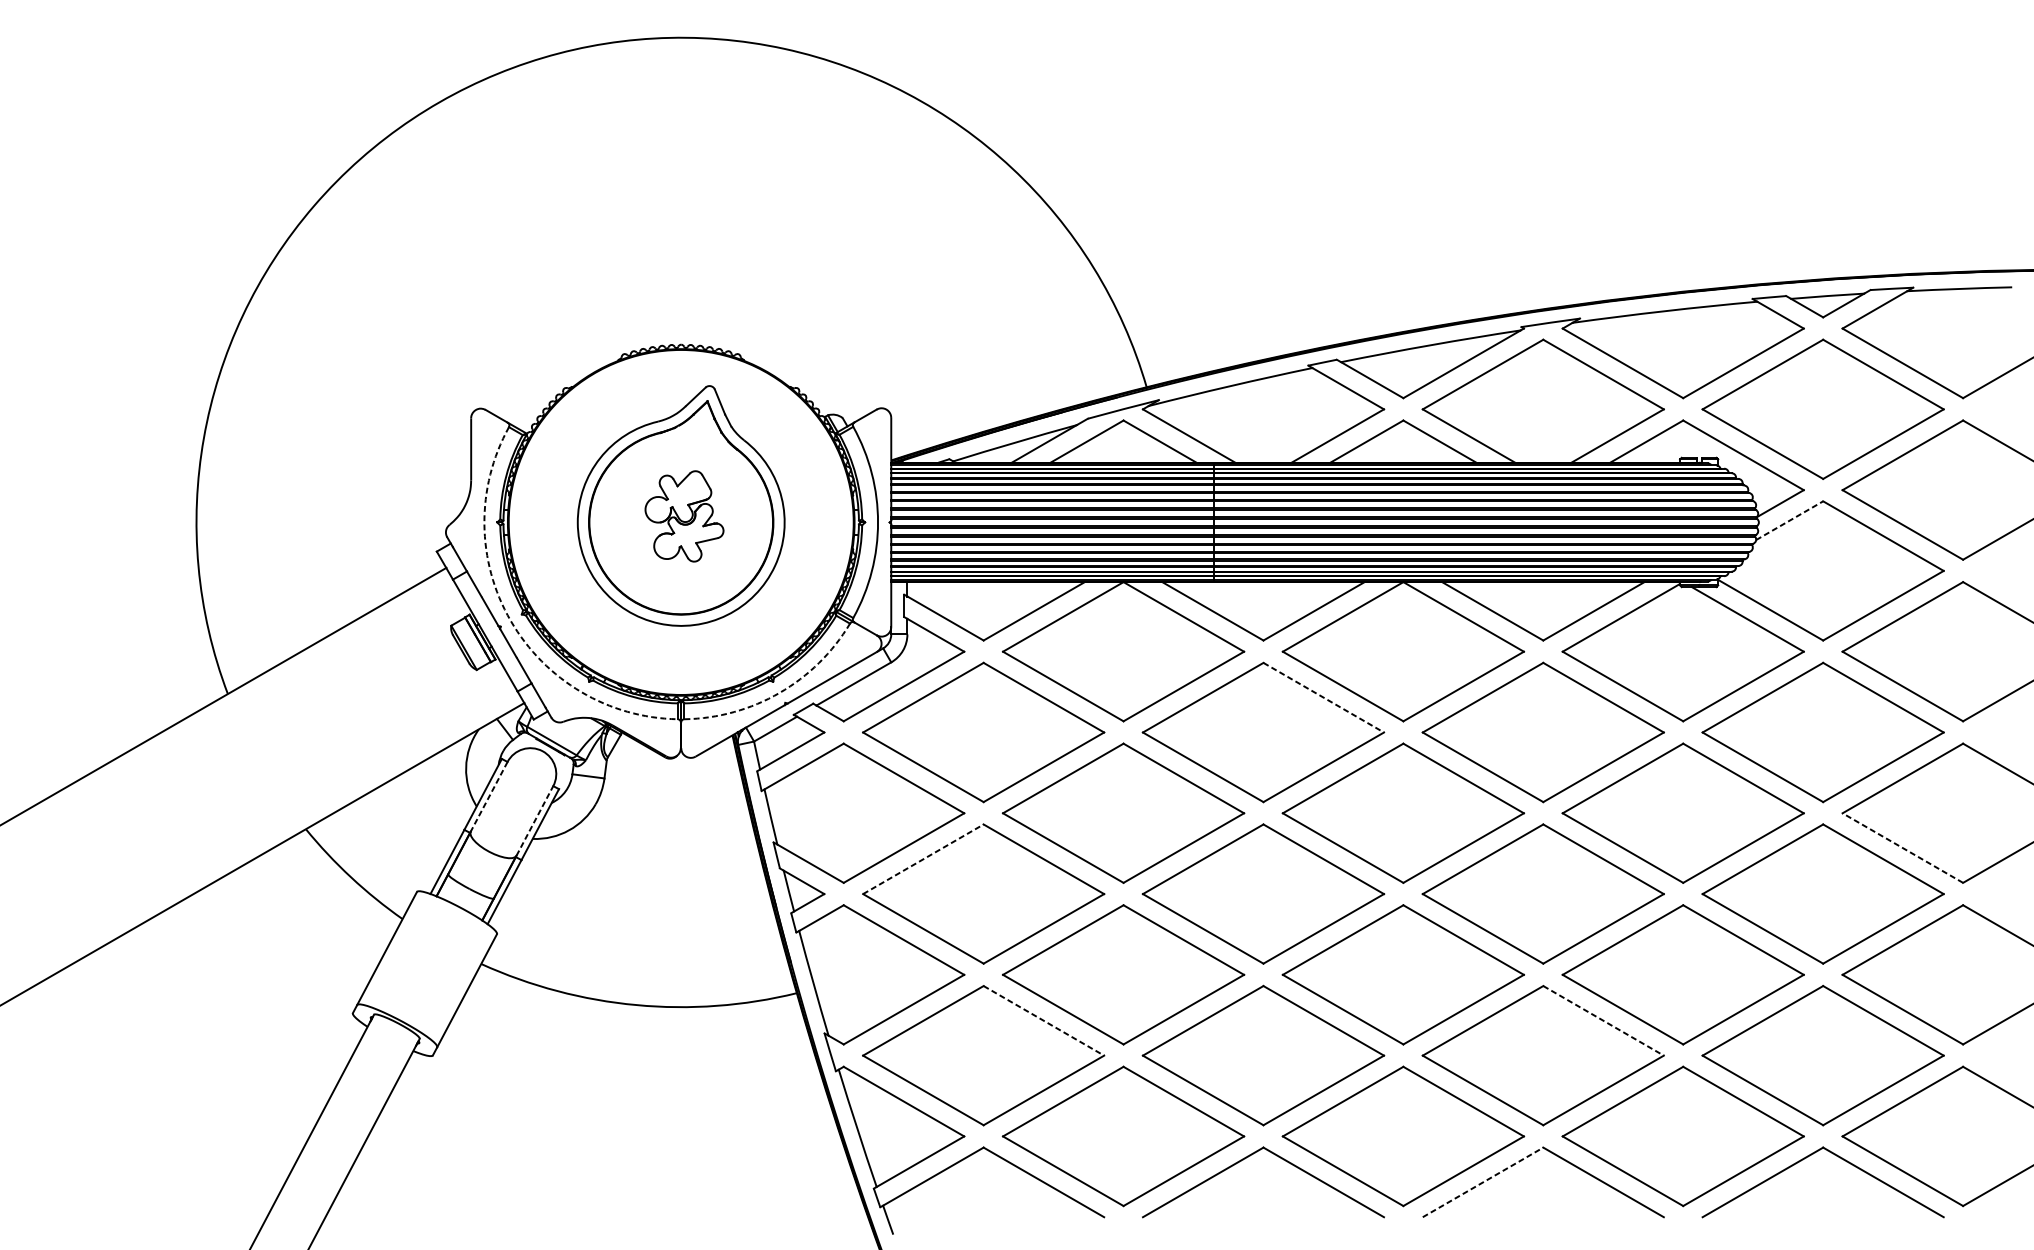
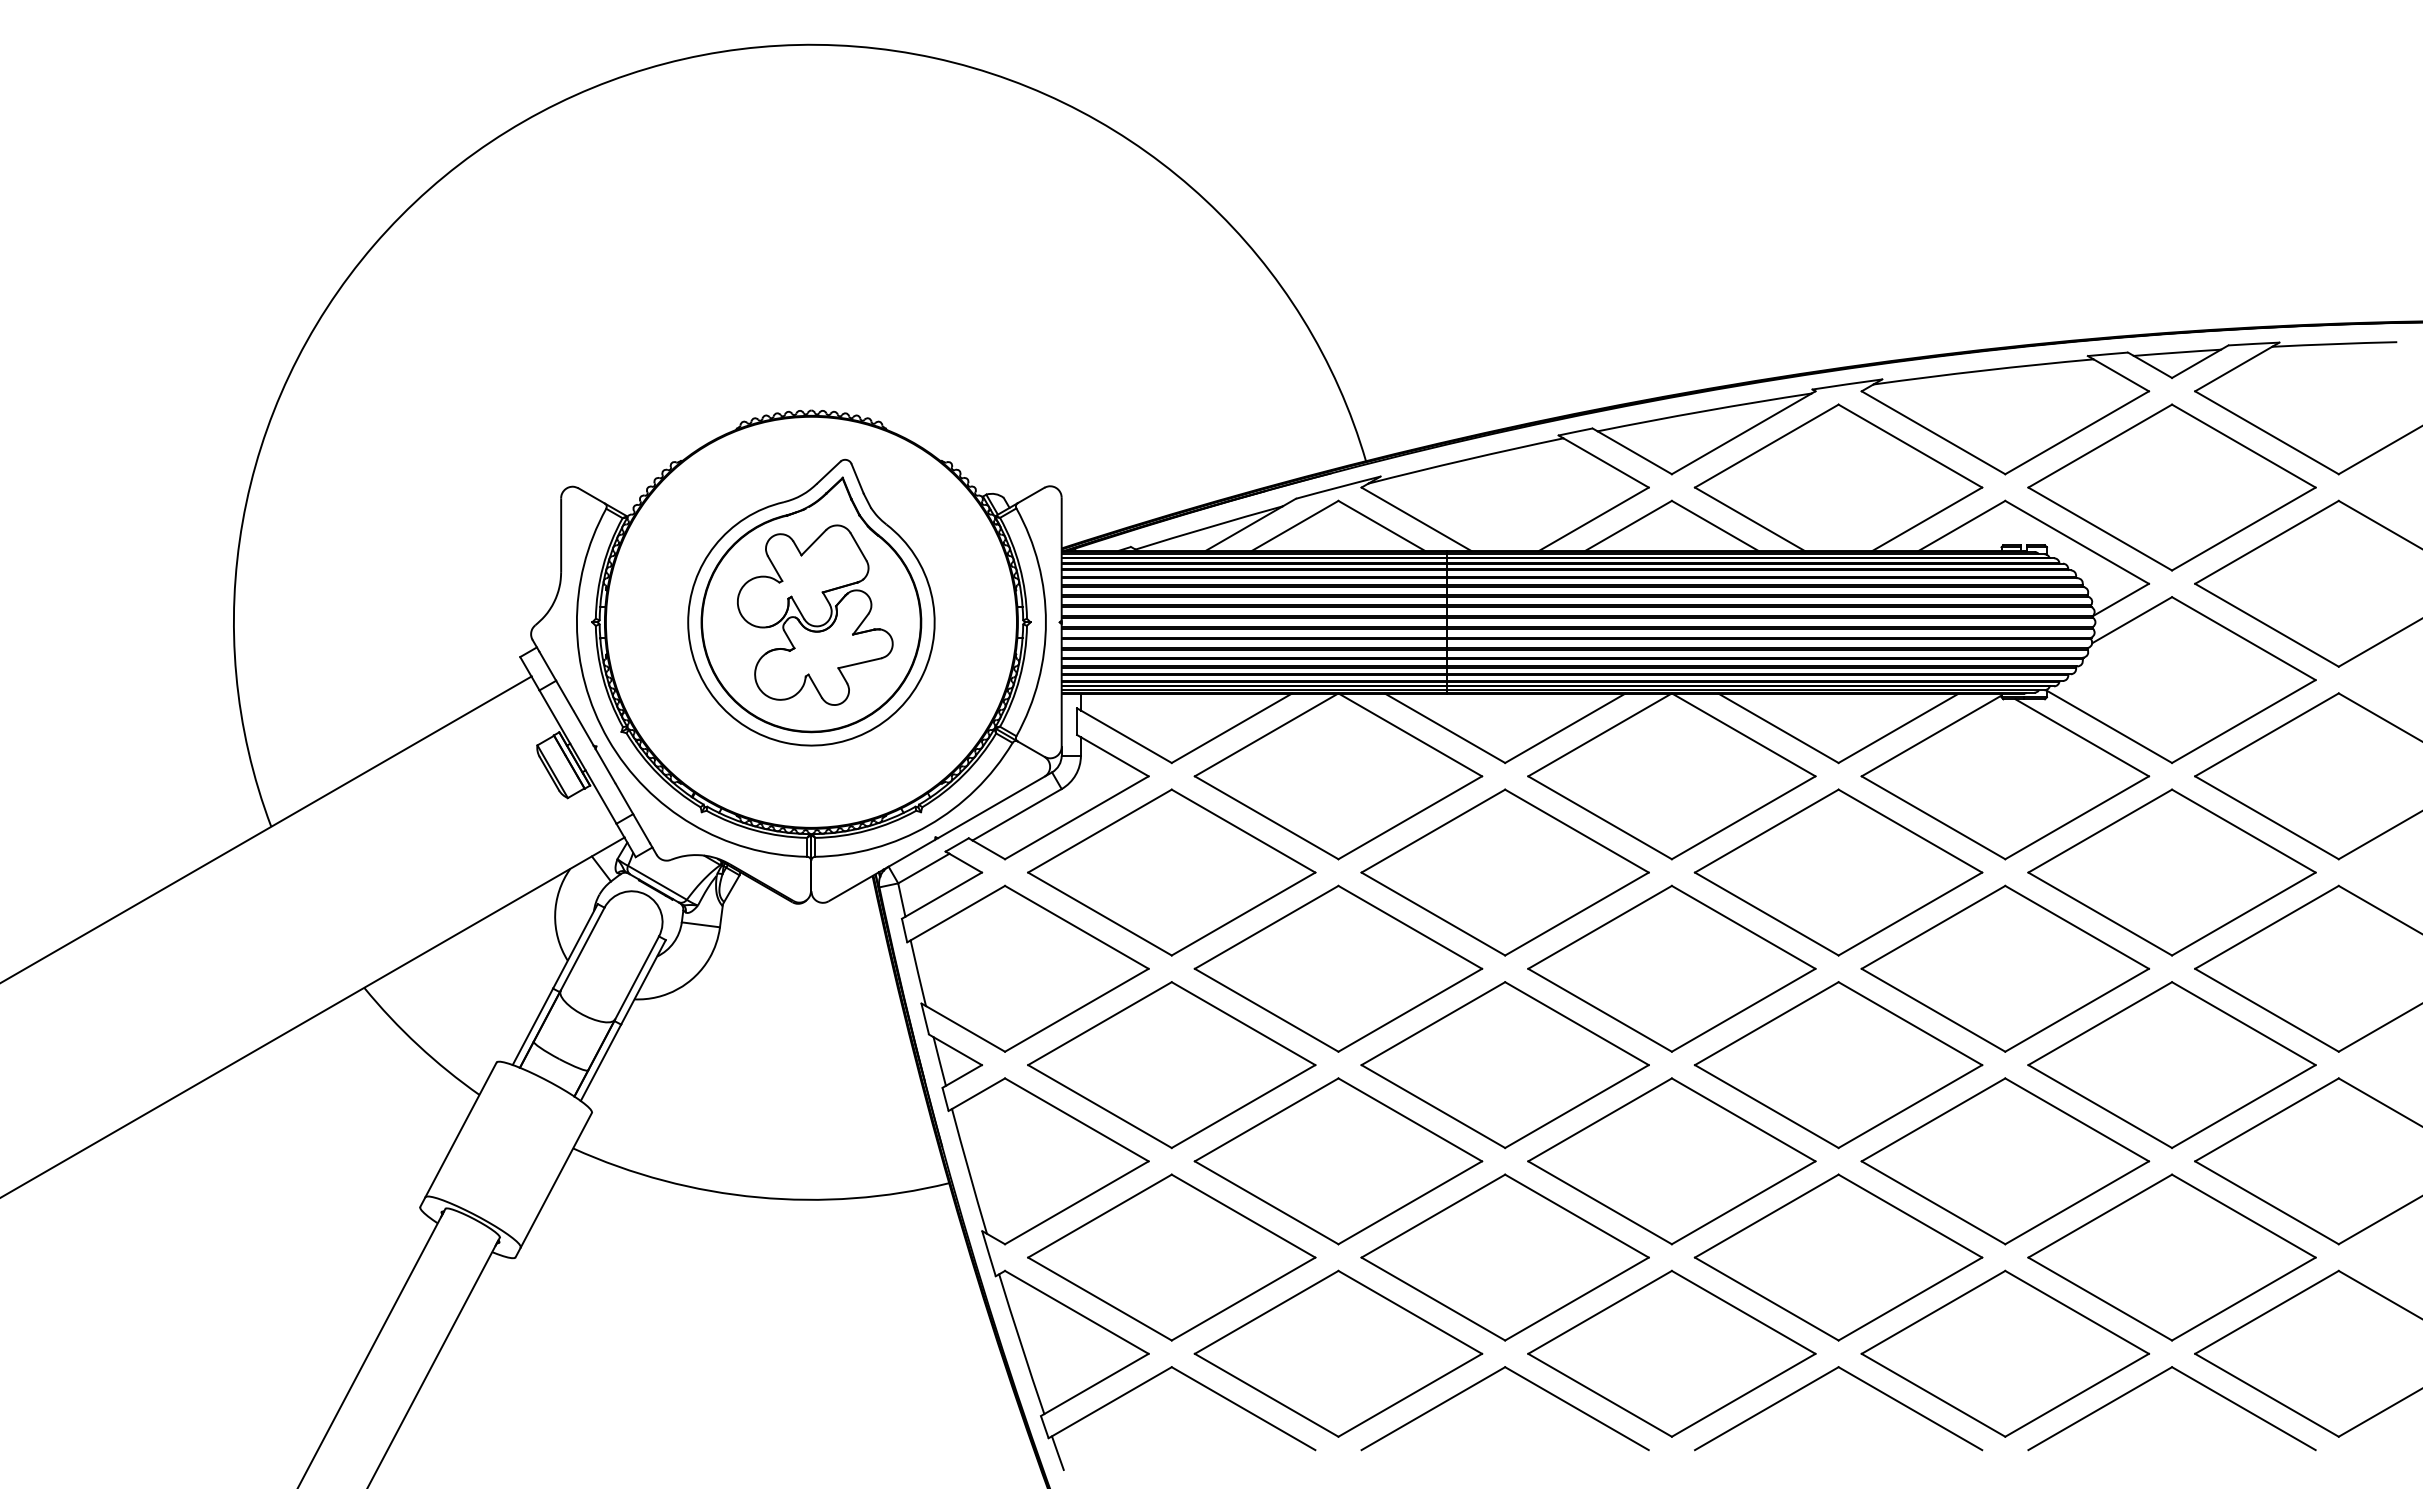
part: (684, 515) -> (815, 614), size x1.67
line: (1789, 520) -> (2132, 619), dashed -> solid
arc: (510, 620) -> (608, 739), dashed -> solid
arc: (779, 692) -> (928, 825), dashed -> solid
line: (1323, 698) -> (1576, 831), dashed -> solid
line: (489, 797) -> (582, 949), dashed -> solid
line: (535, 820) -> (637, 977), dashed -> solid
line: (1902, 848) -> (2266, 1010), dashed -> solid
line: (922, 859) -> (1099, 1023), dashed -> solid
line: (1043, 1021) -> (1243, 1216), dashed -> solid
line: (1603, 1021) -> (1910, 1216), dashed -> solid
line: (1482, 1182) -> (1766, 1408), dashed -> solid

